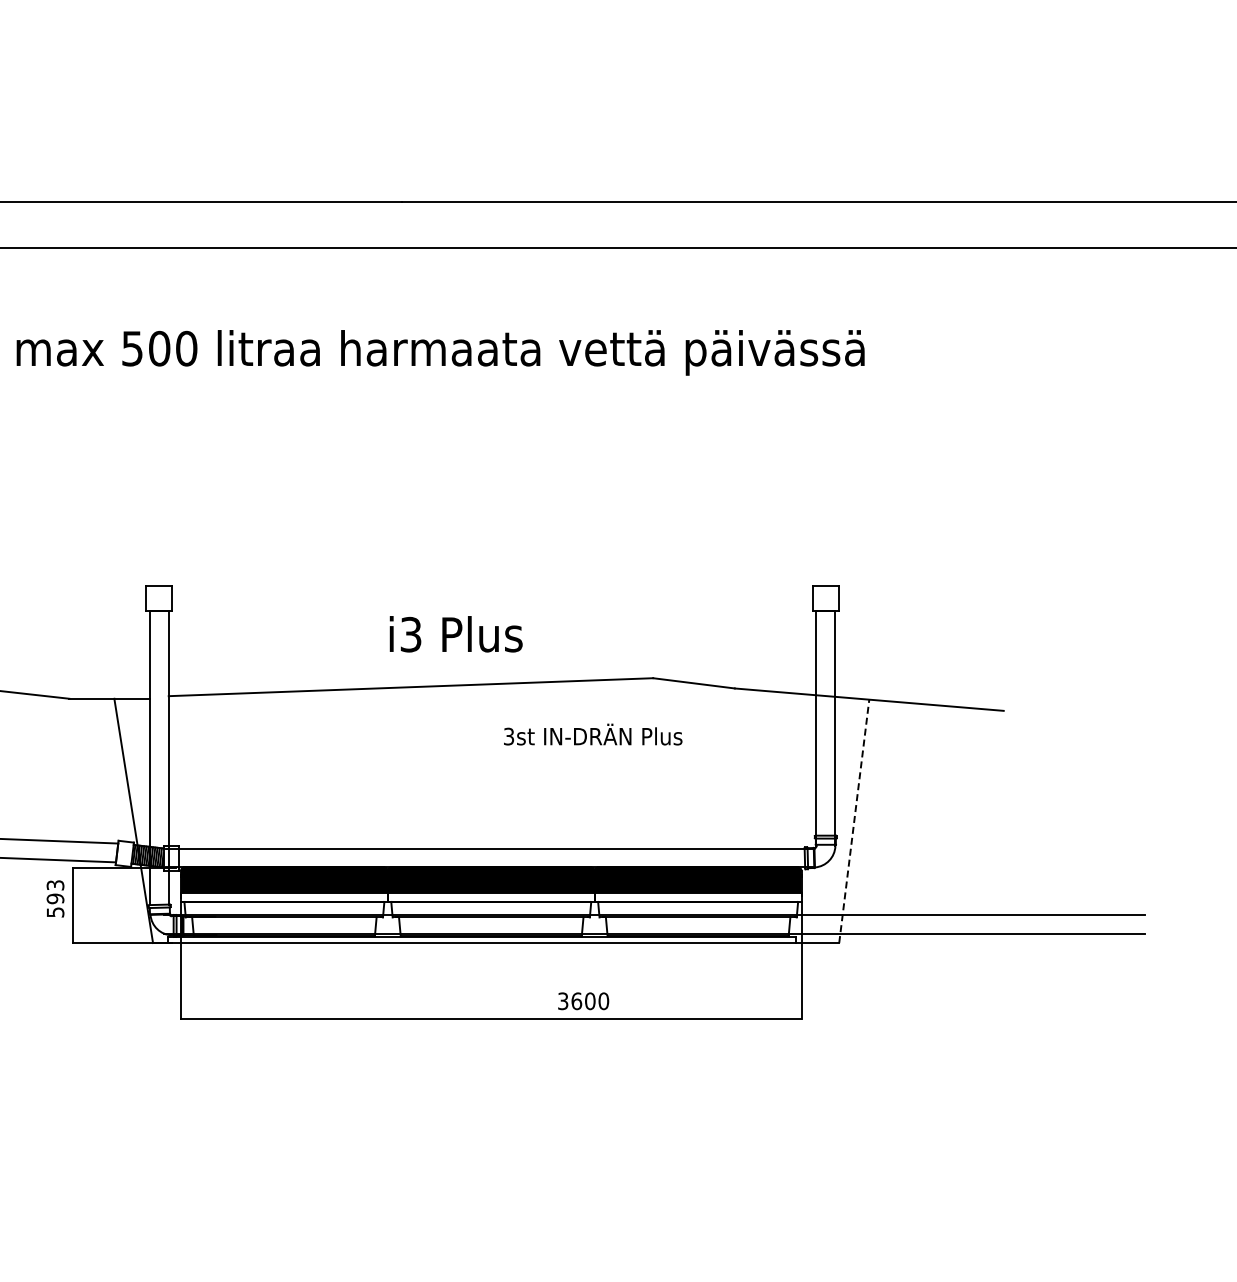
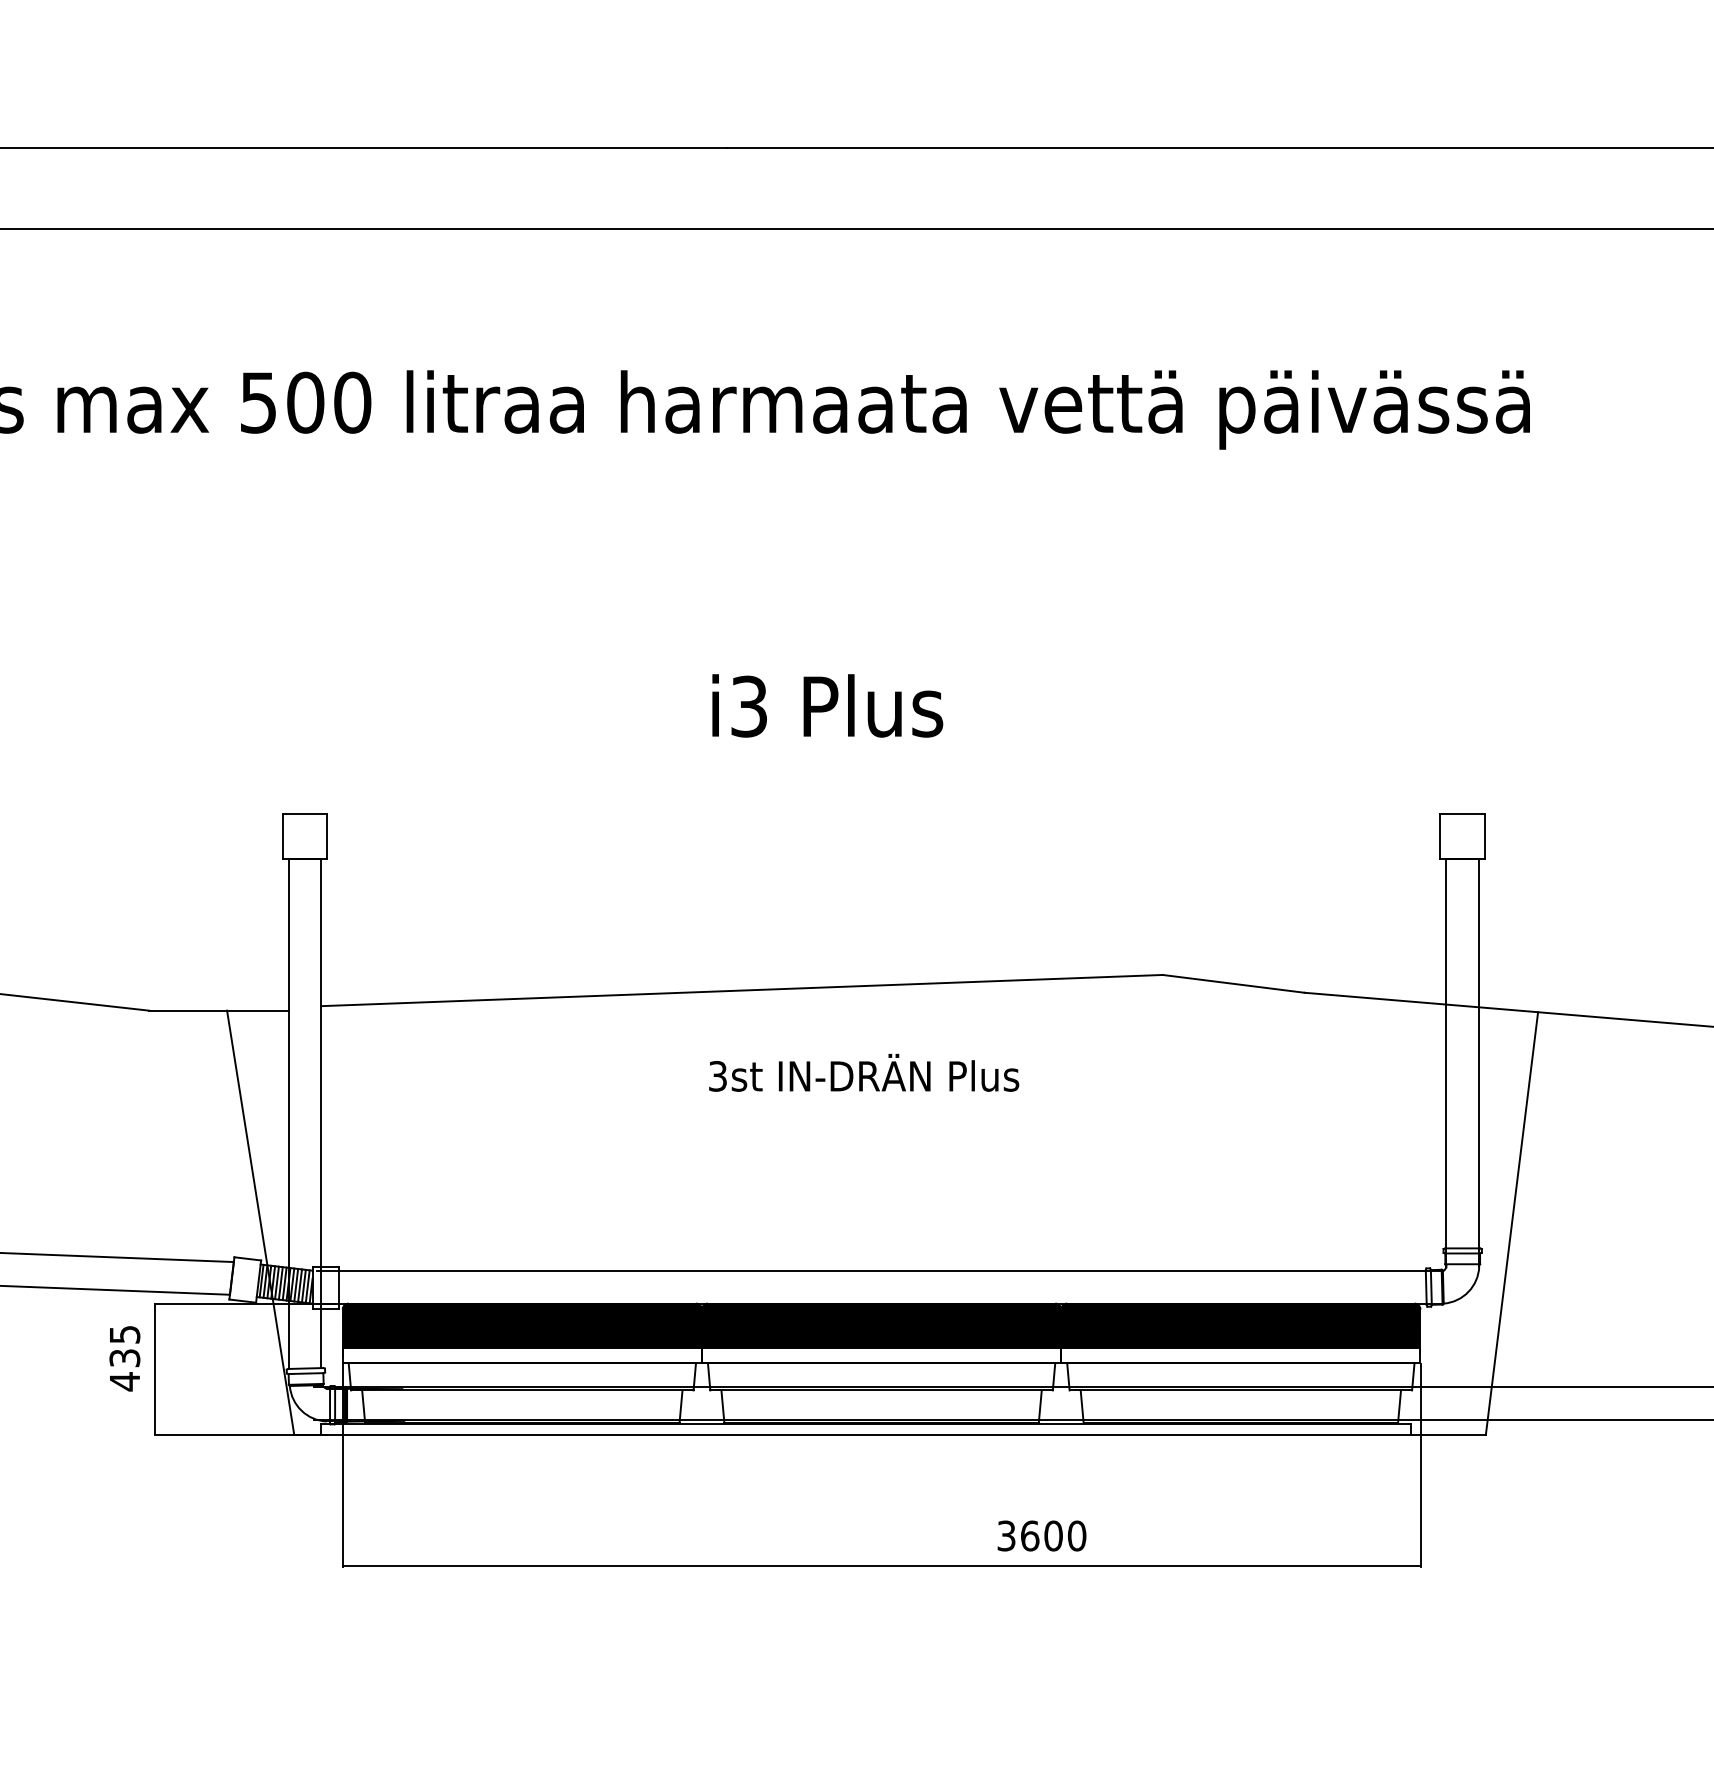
text: (455, 634) -> (826, 706), moved
text: (593, 734) -> (864, 1072), moved
line: (854, 821) -> (1512, 1223), dashed -> solid
text: (55, 899) -> (124, 1359), 593 -> 435

